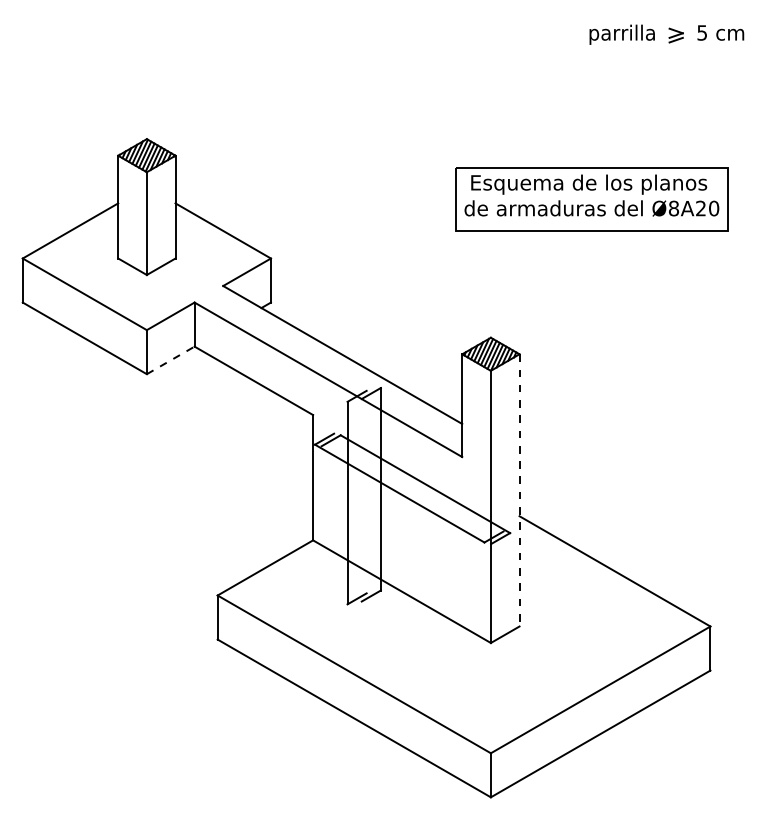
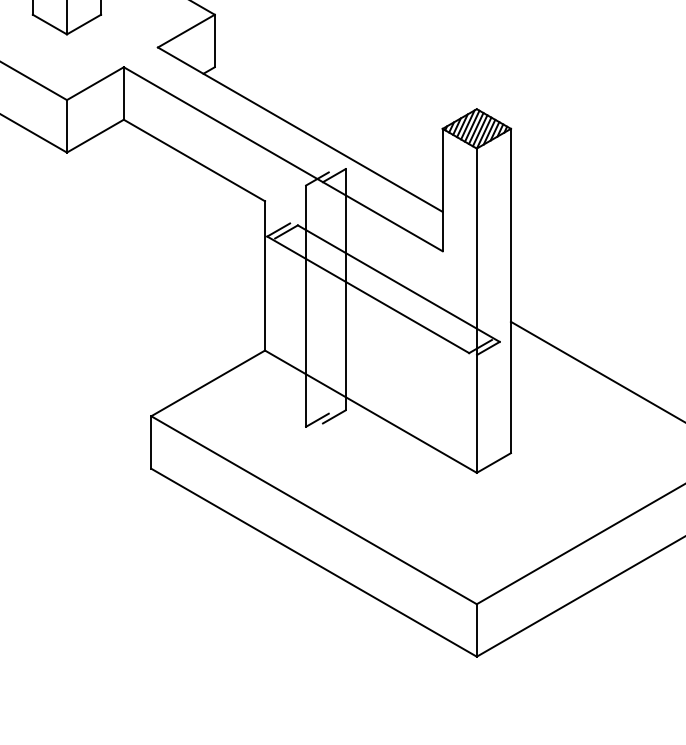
line: (170, 360) -> (95, 136), dashed -> solid
line: (519, 490) -> (510, 291), dashed -> solid

